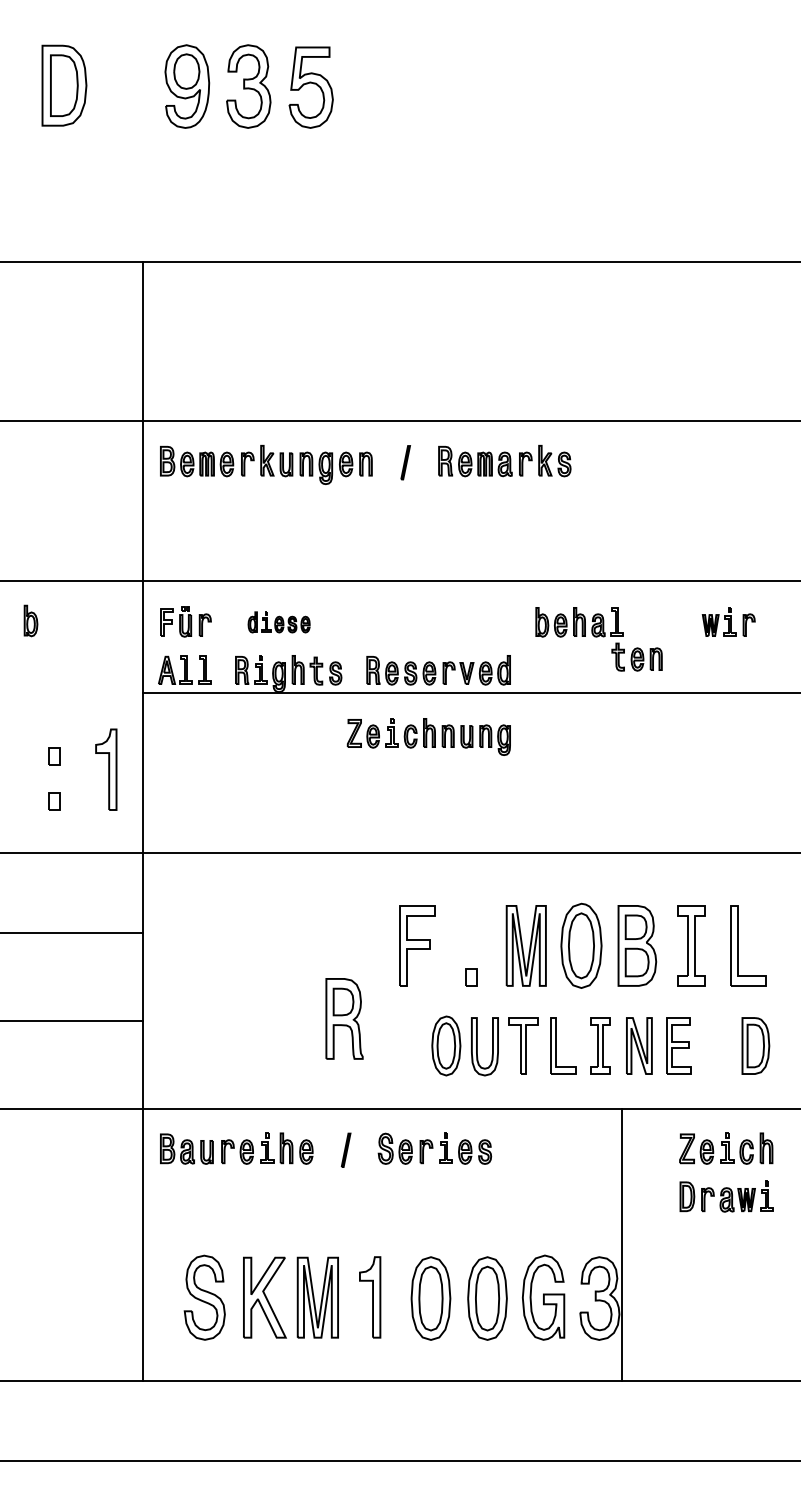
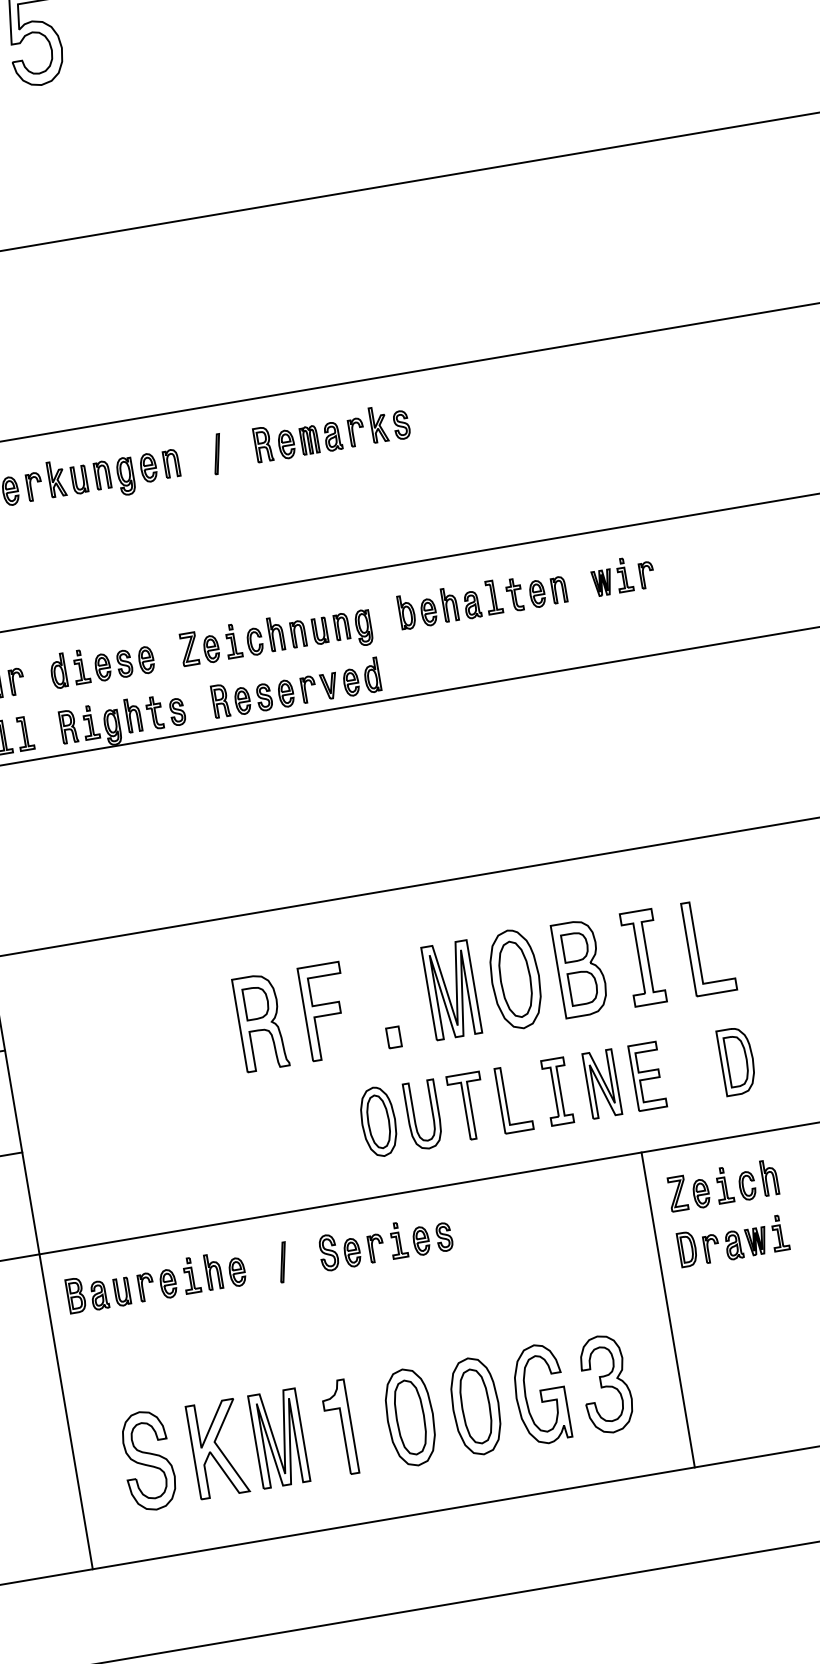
part: (278, 622) -> (101, 664), size x1.43
part: (636, 656) -> (535, 590), moved
part: (428, 736) -> (275, 638), moved
part: (344, 1018) -> (260, 1022), moved
line: (621, 1244) -> (667, 1309), moved

